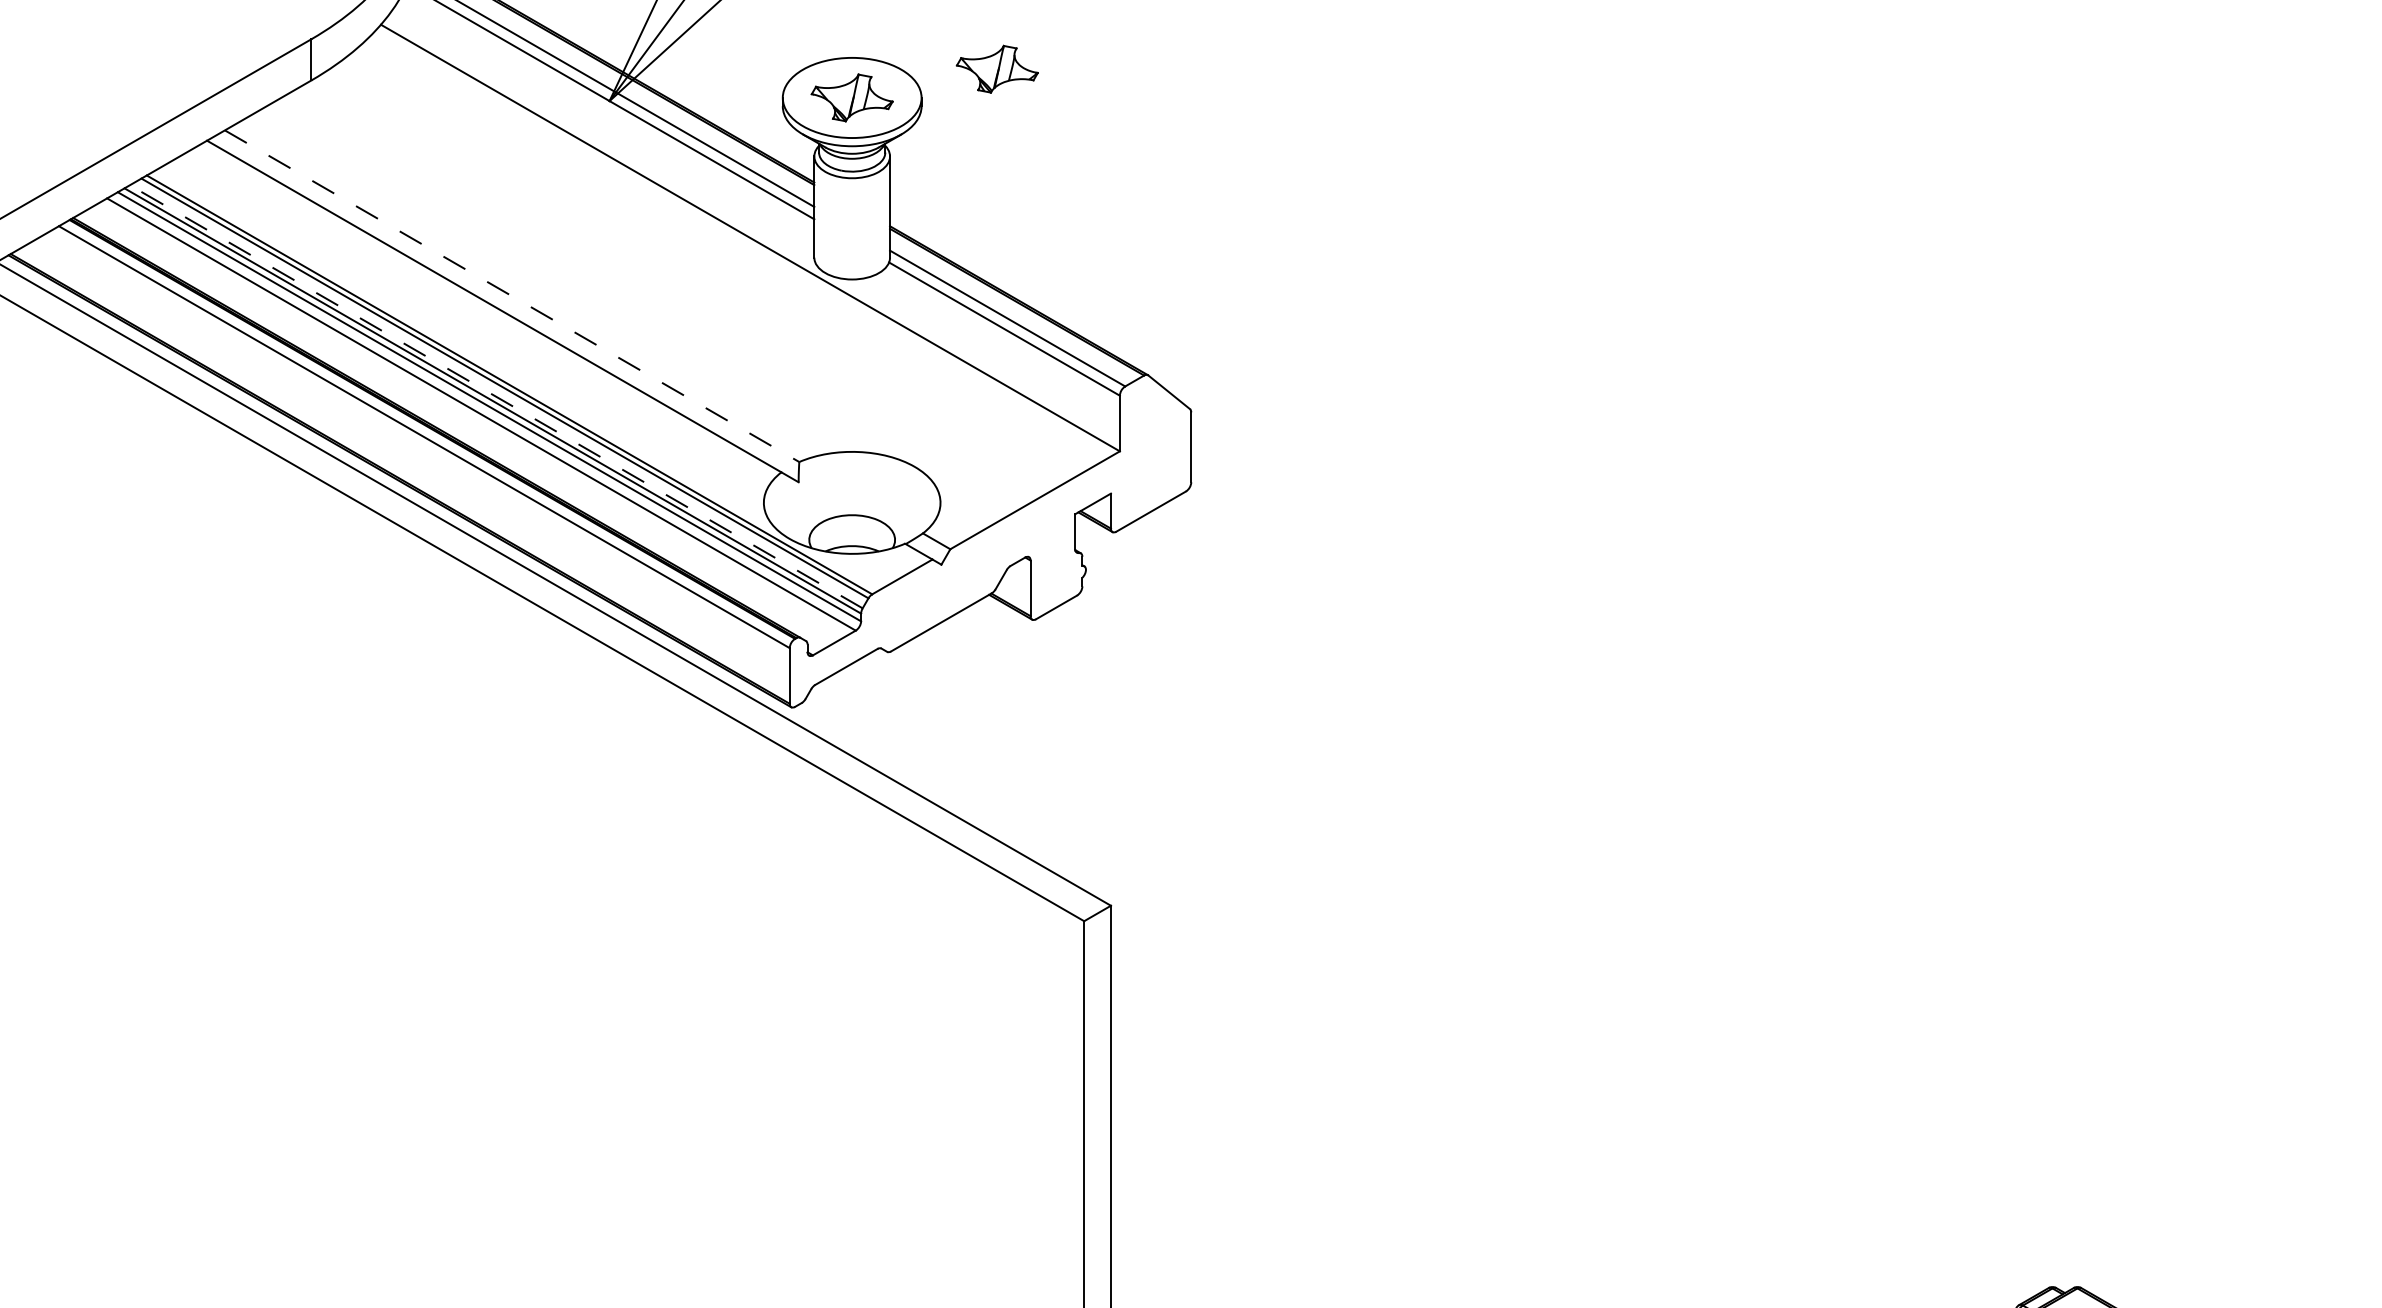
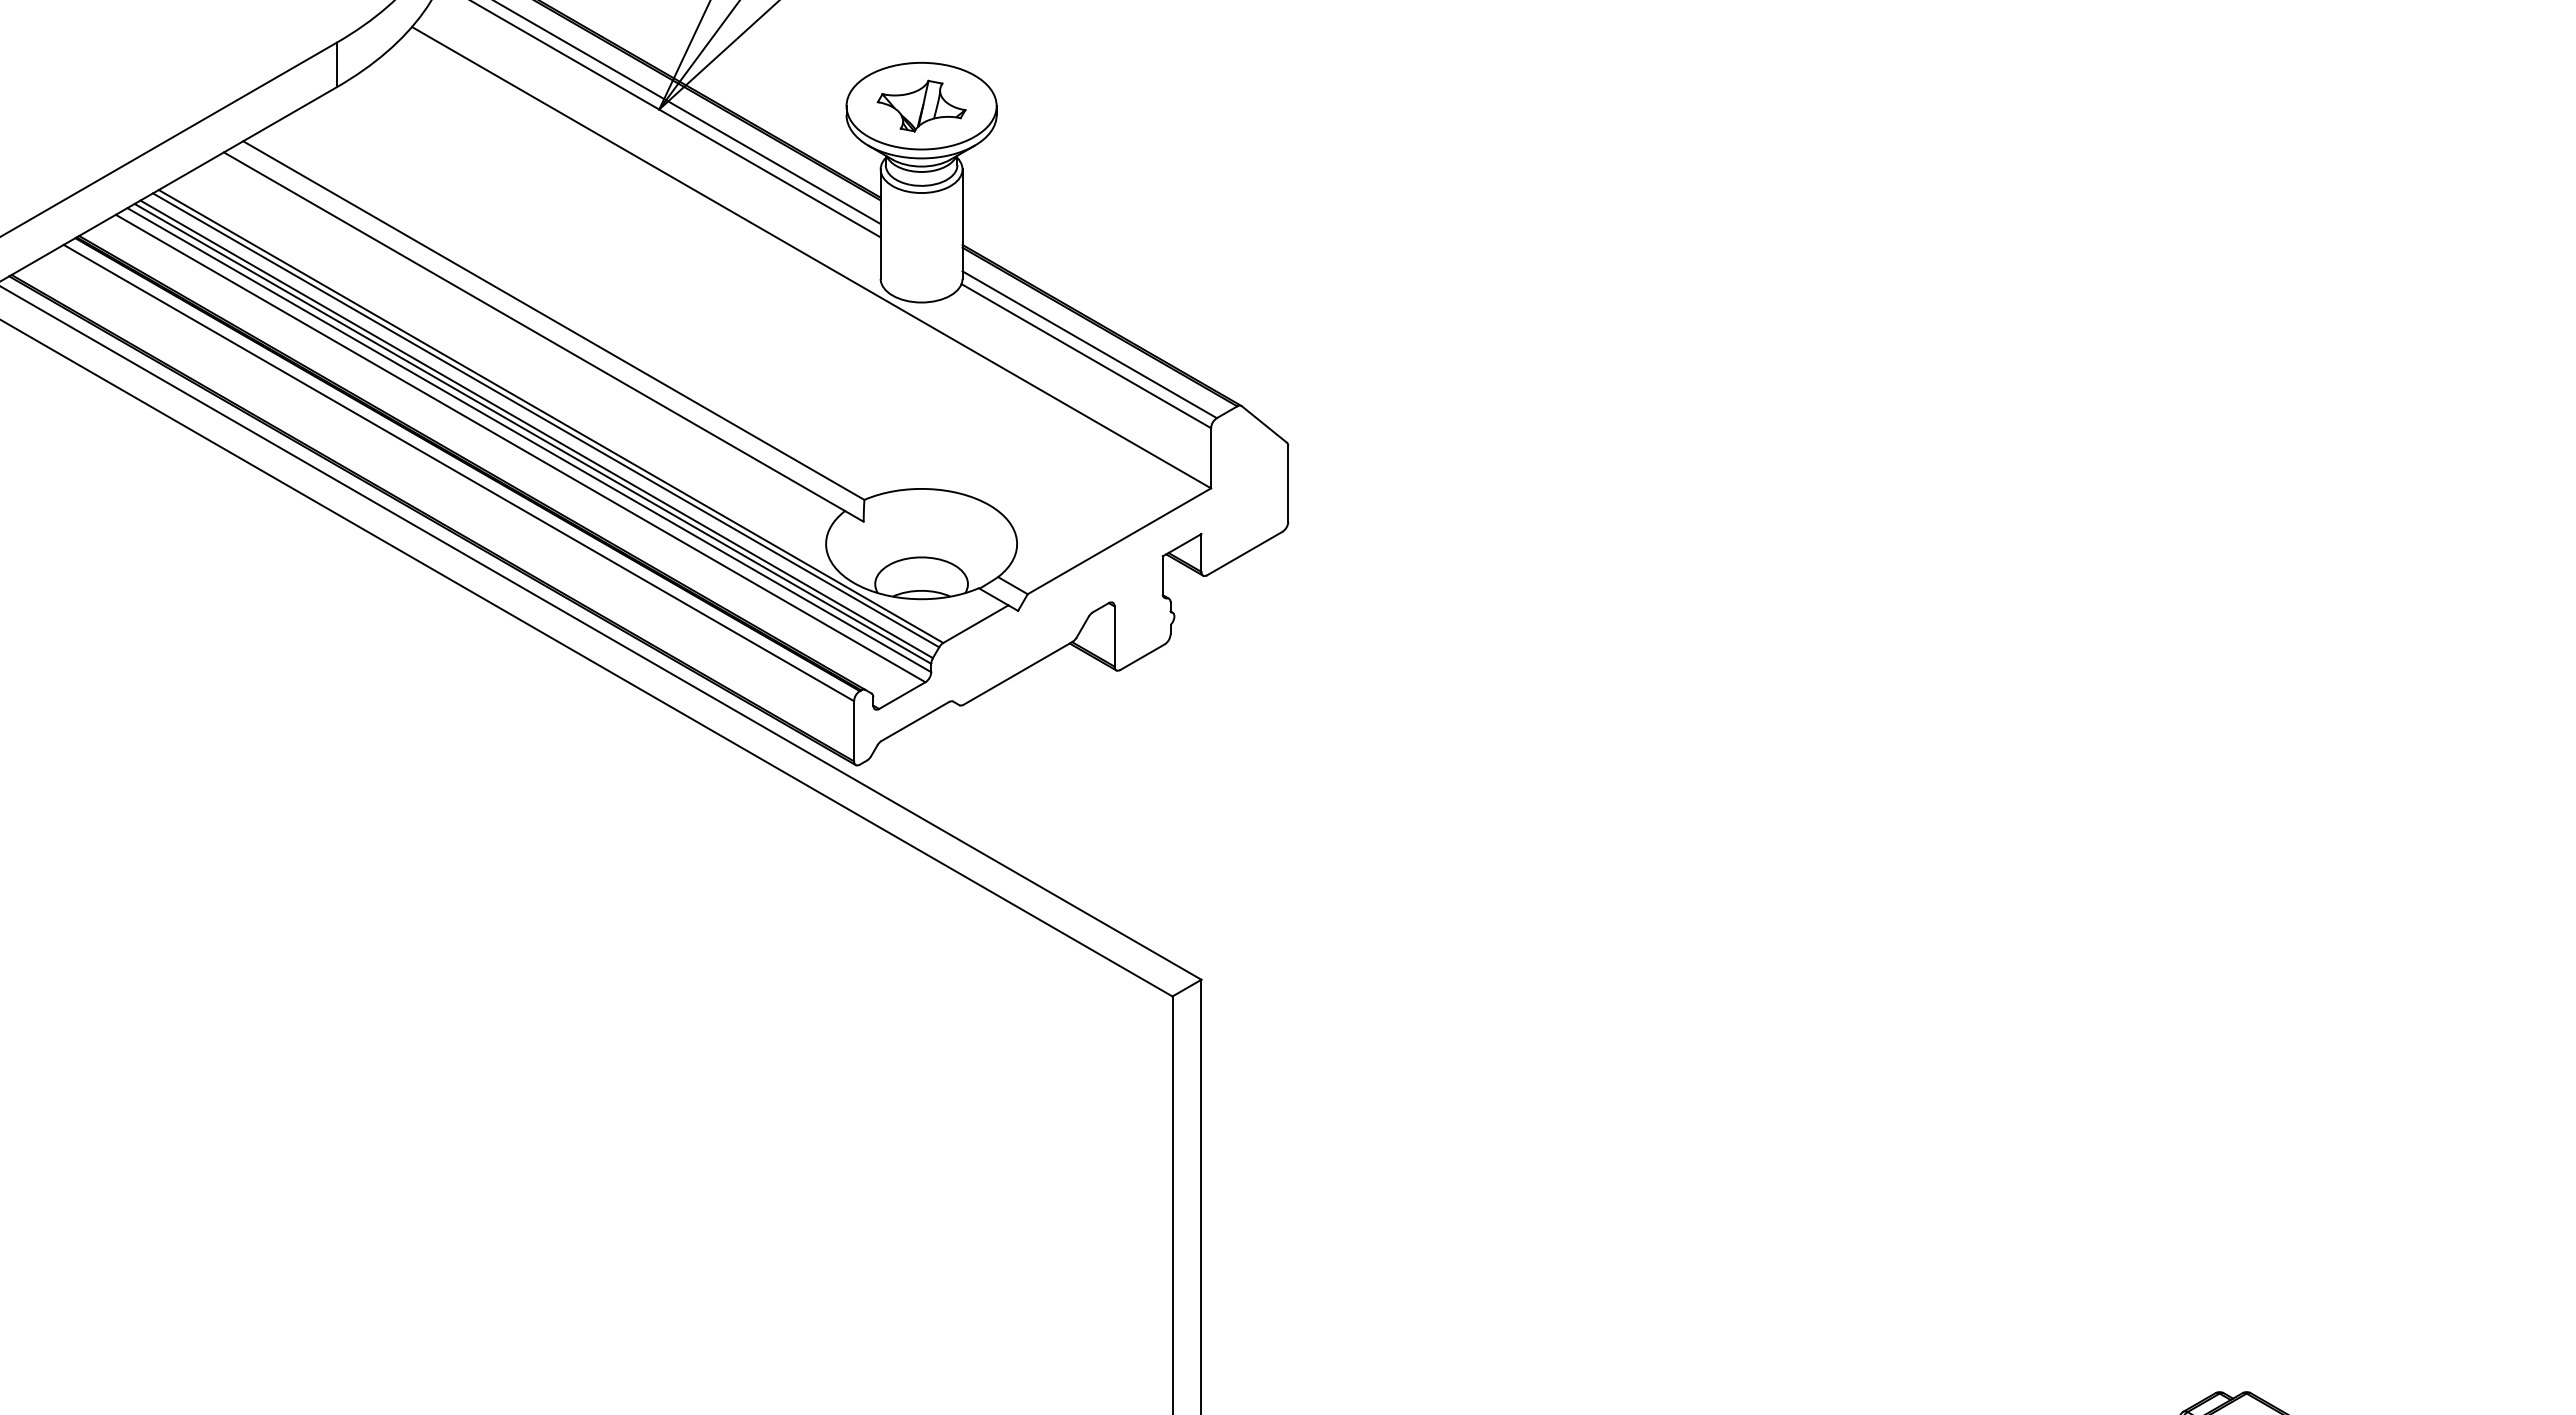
part: (997, 68) -> (1078, 74), removed
line: (511, 296) -> (553, 320), dashed -> solid
line: (496, 396) -> (536, 429), dashed -> solid

